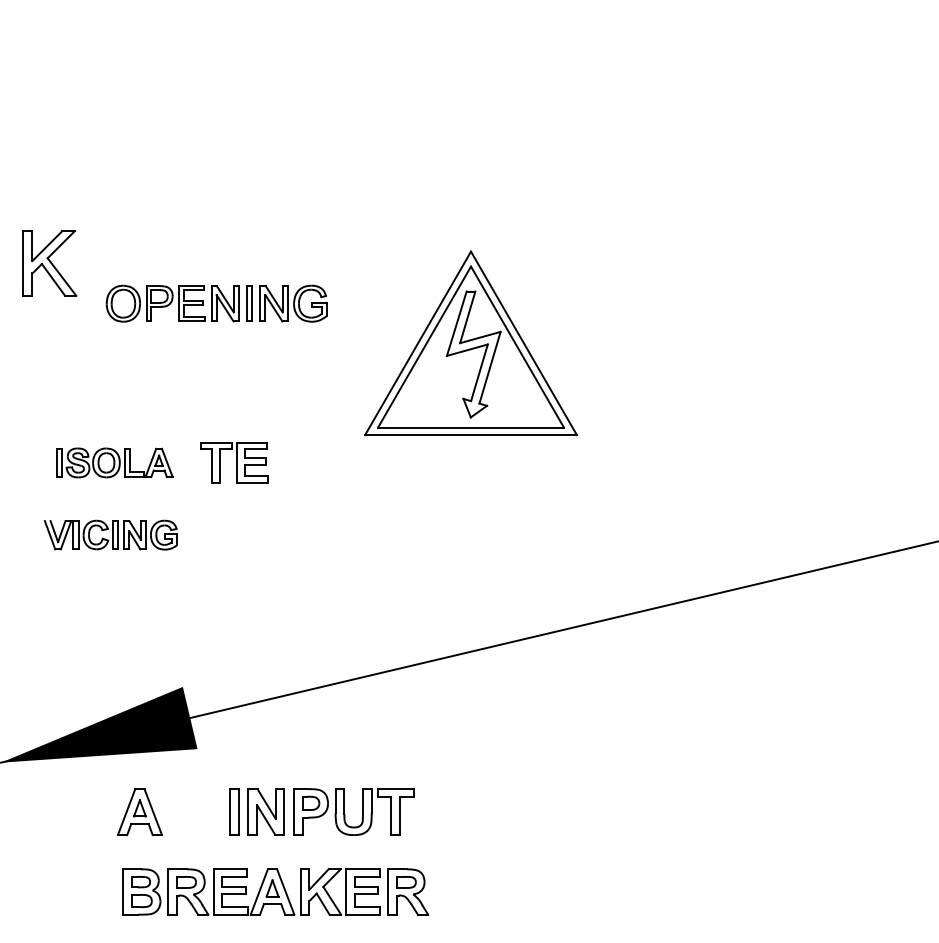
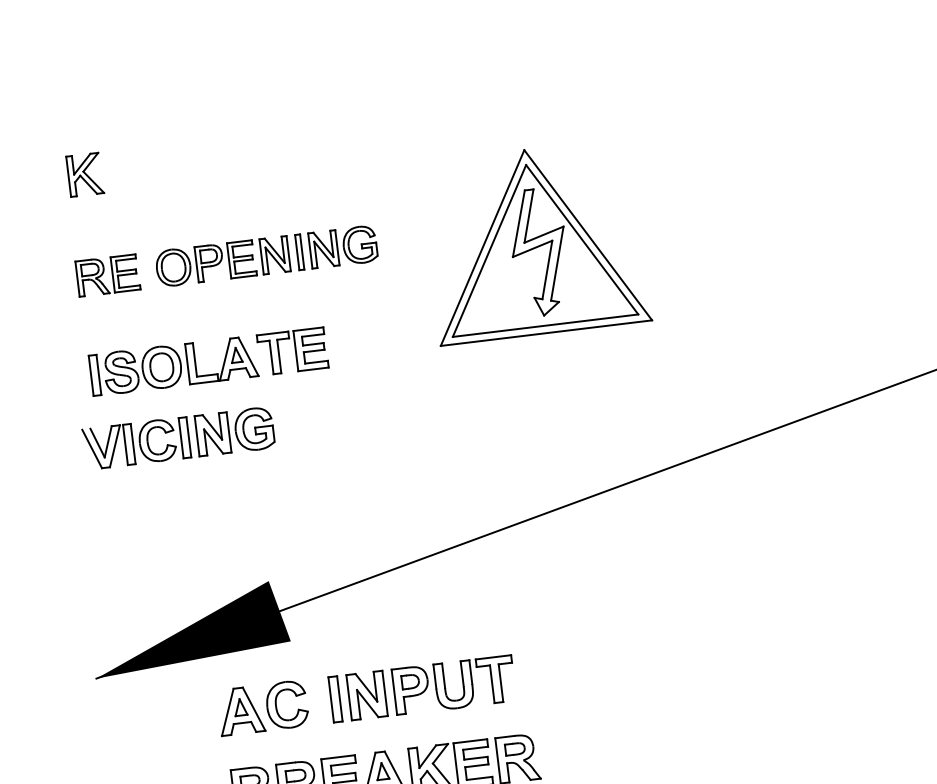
part: (50, 263) -> (85, 174), size x0.62
part: (216, 303) -> (266, 256), moved
part: (470, 343) -> (534, 241), moved
part: (60, 365) -> (107, 275), added
part: (114, 462) -> (173, 365), size x1.43
part: (110, 534) -> (178, 437), size x1.43
part: (176, 811) -> (277, 706), added

